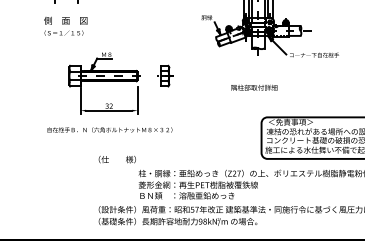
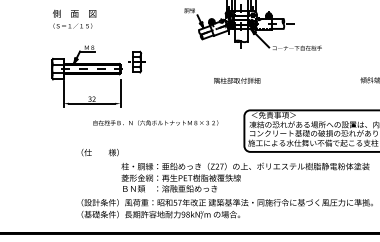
text: (65, 25) -> (74, 18), moved
part: (164, 75) -> (136, 61), moved
text: (109, 129) -> (155, 122), moved

